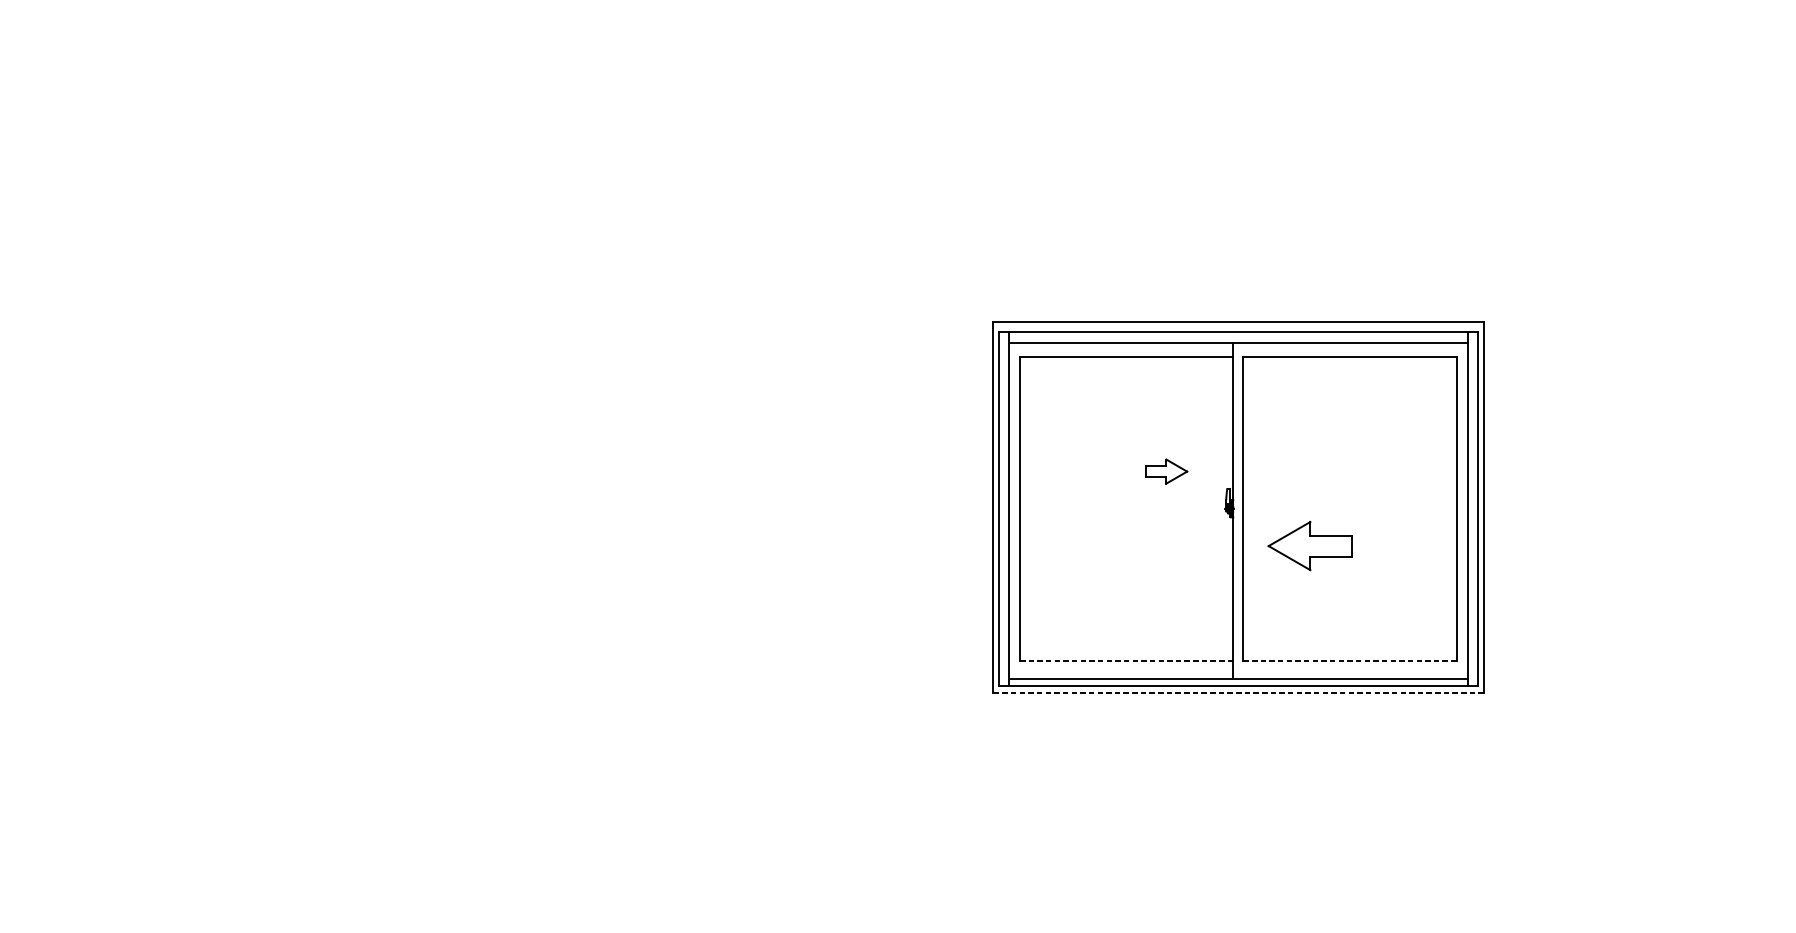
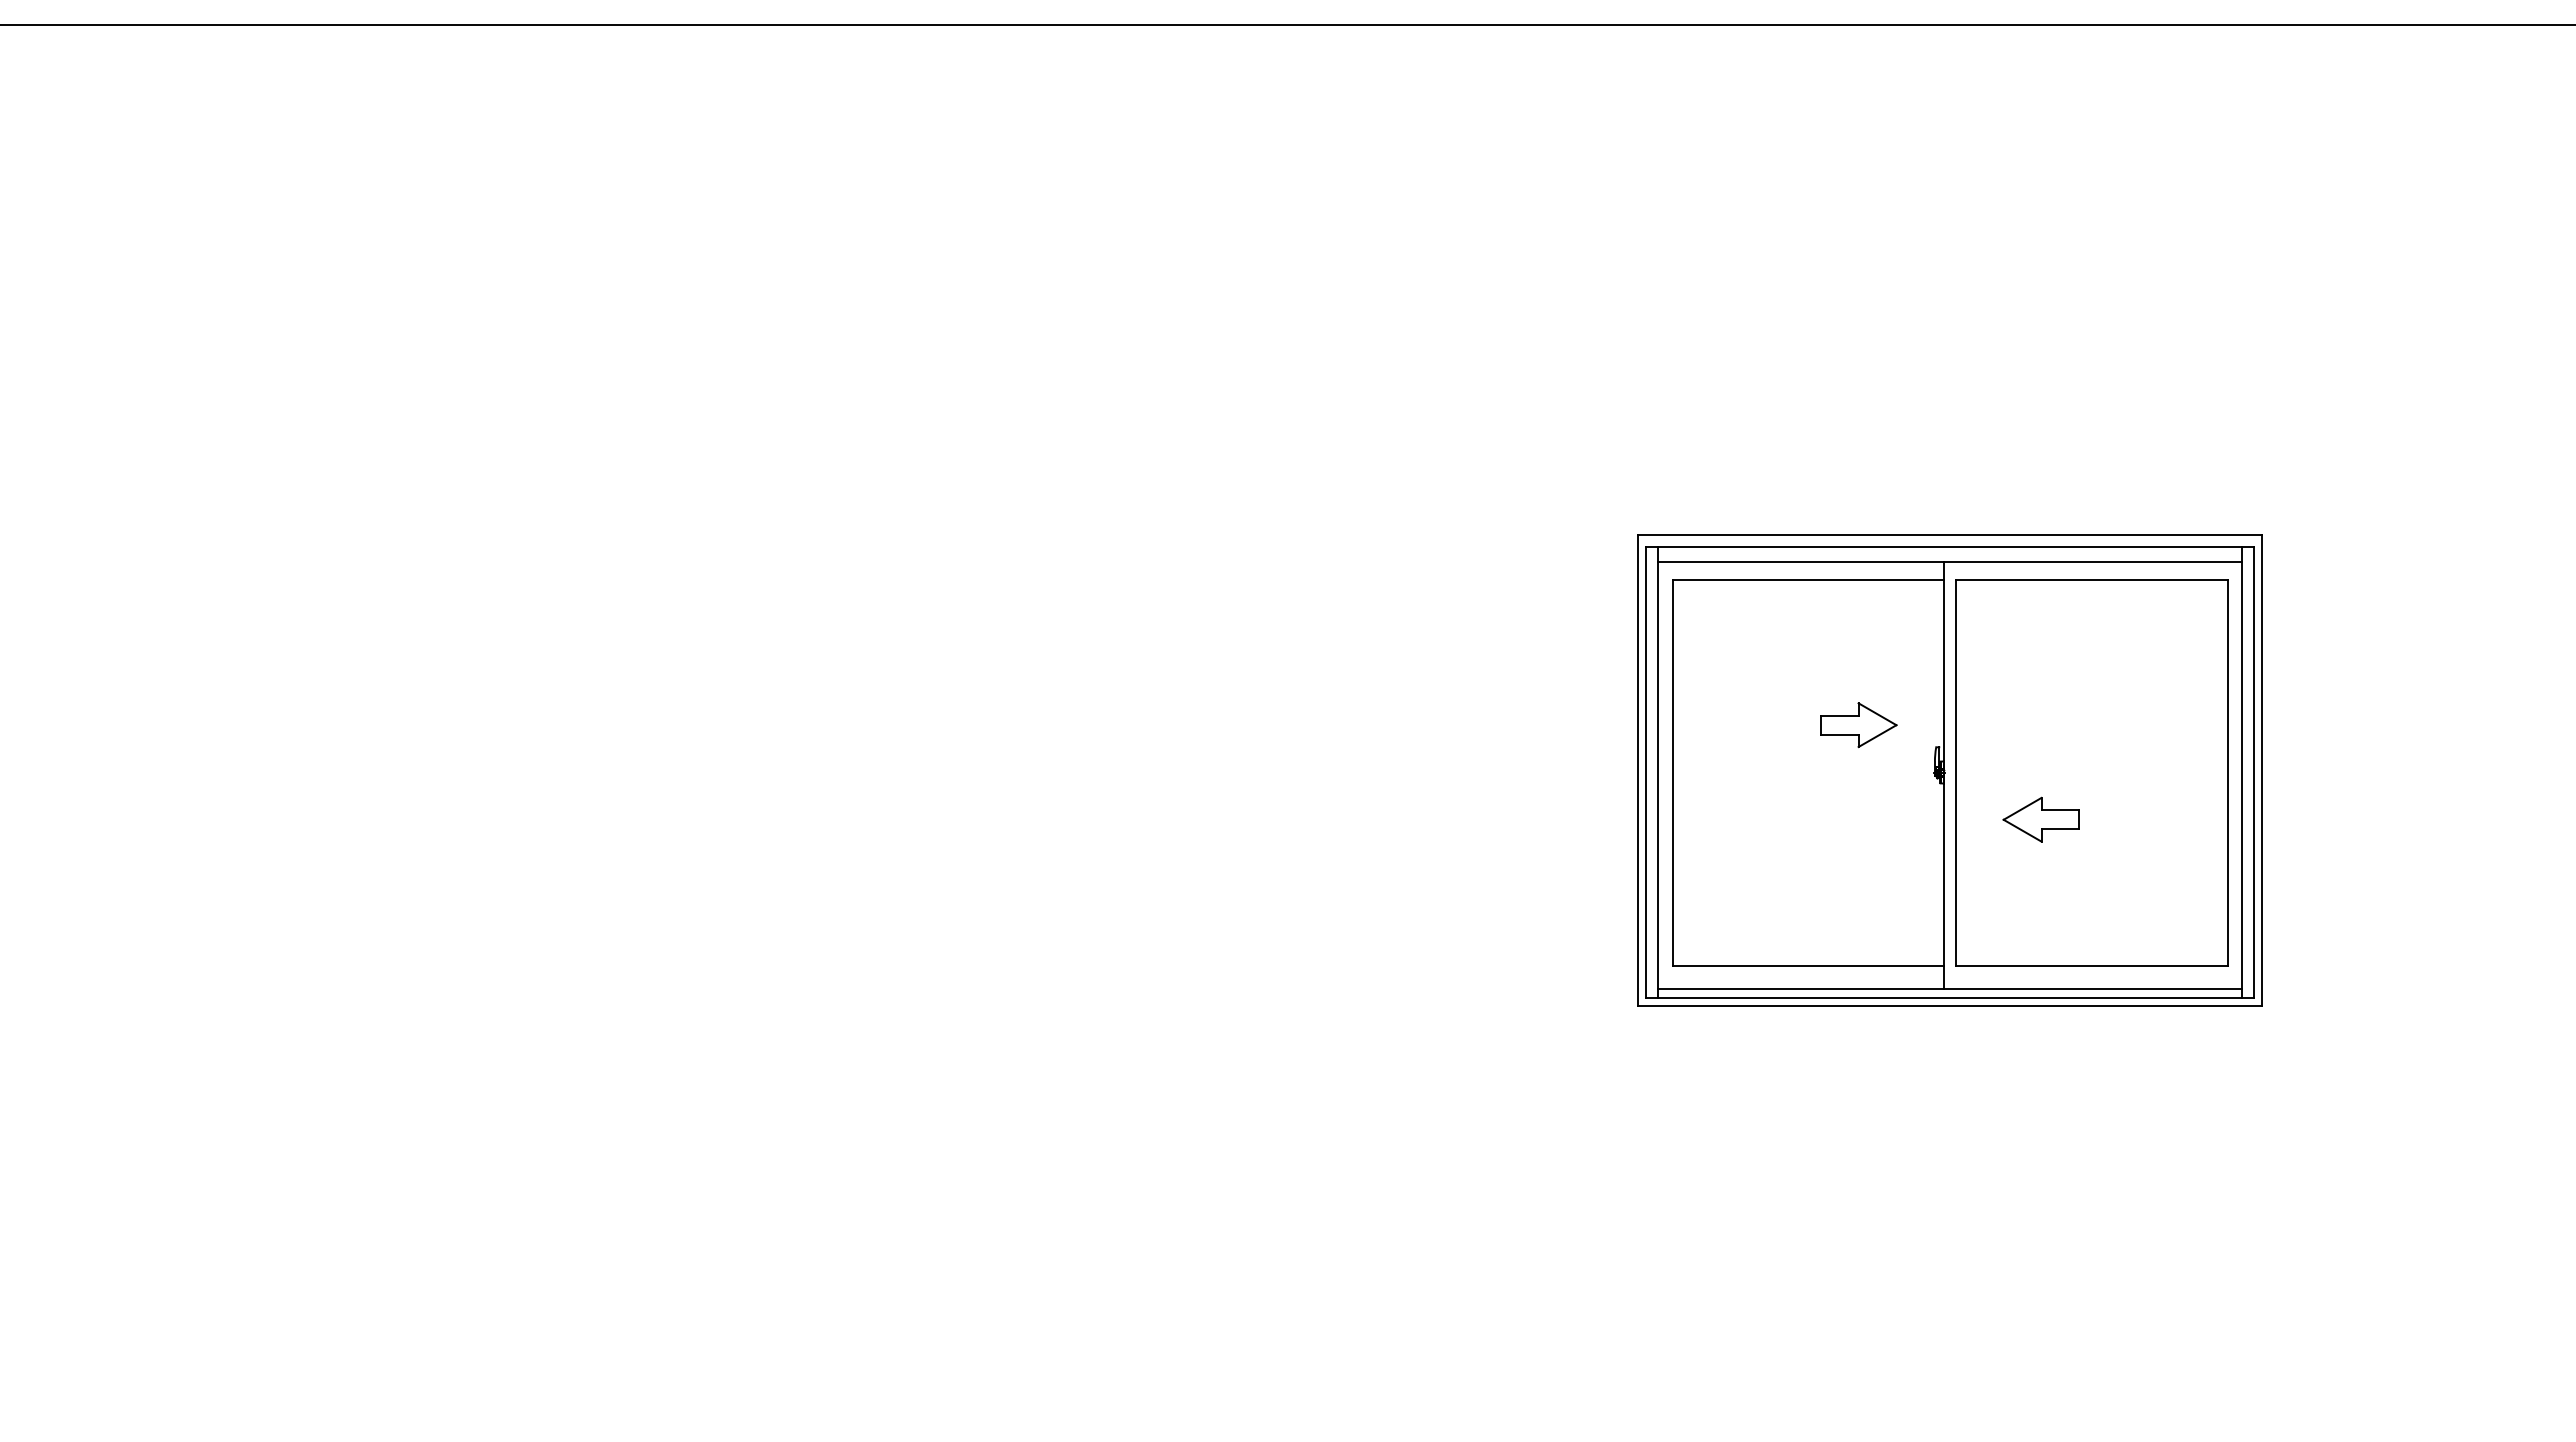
part: (1166, 471) -> (1858, 725), size x1.43
part: (1309, 545) -> (2040, 819), size x0.71
line: (1126, 661) -> (1808, 966), dashed -> solid
line: (1349, 661) -> (2091, 966), dashed -> solid
line: (1237, 692) -> (1949, 1006), dashed -> solid

